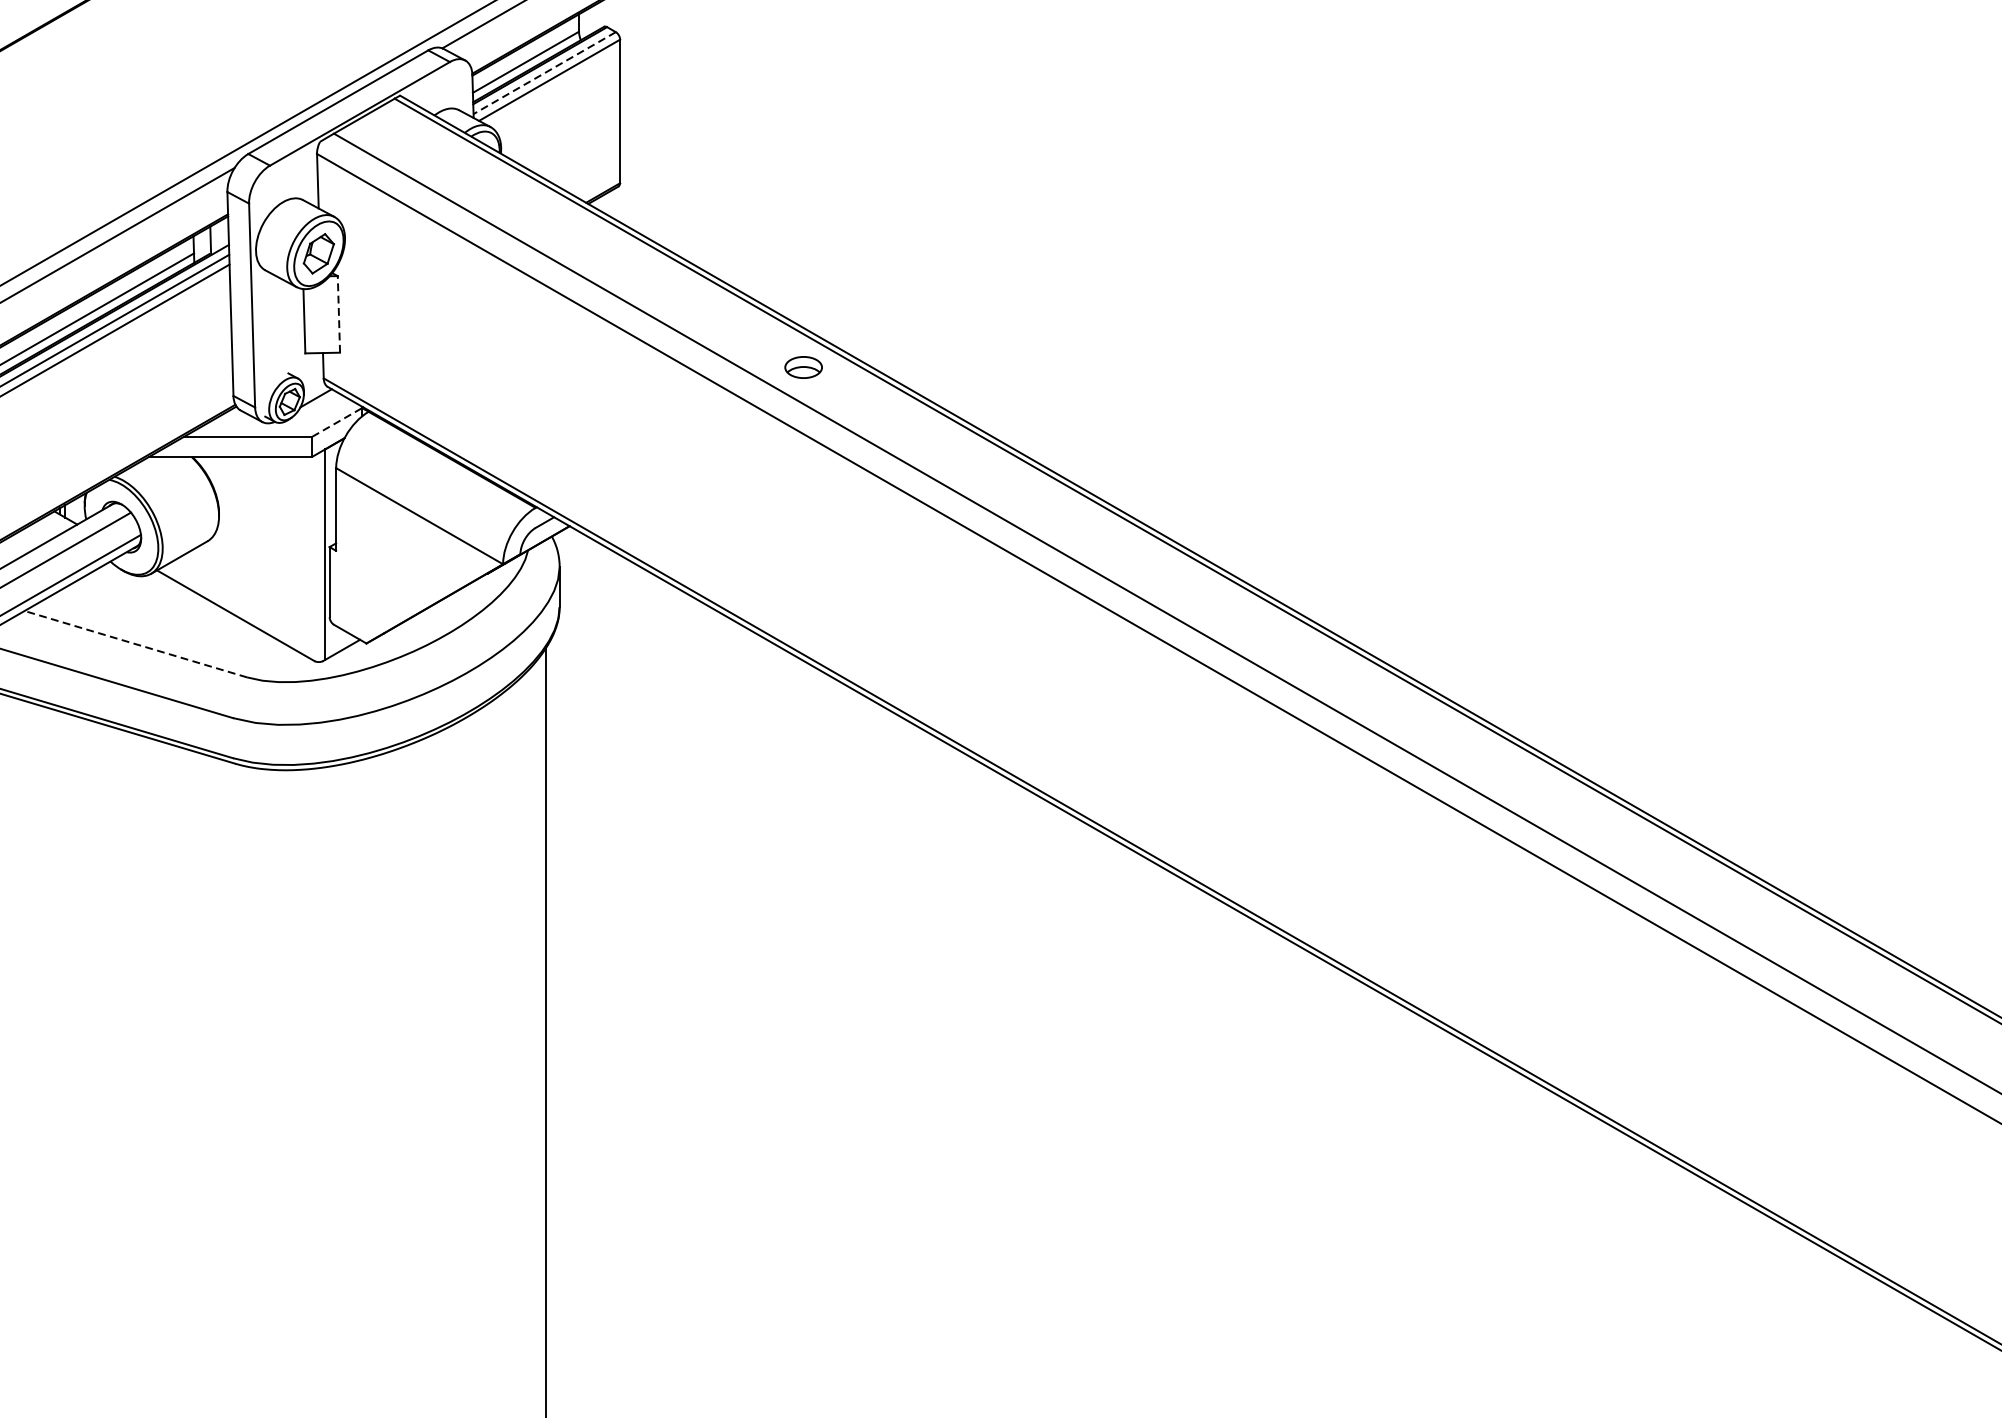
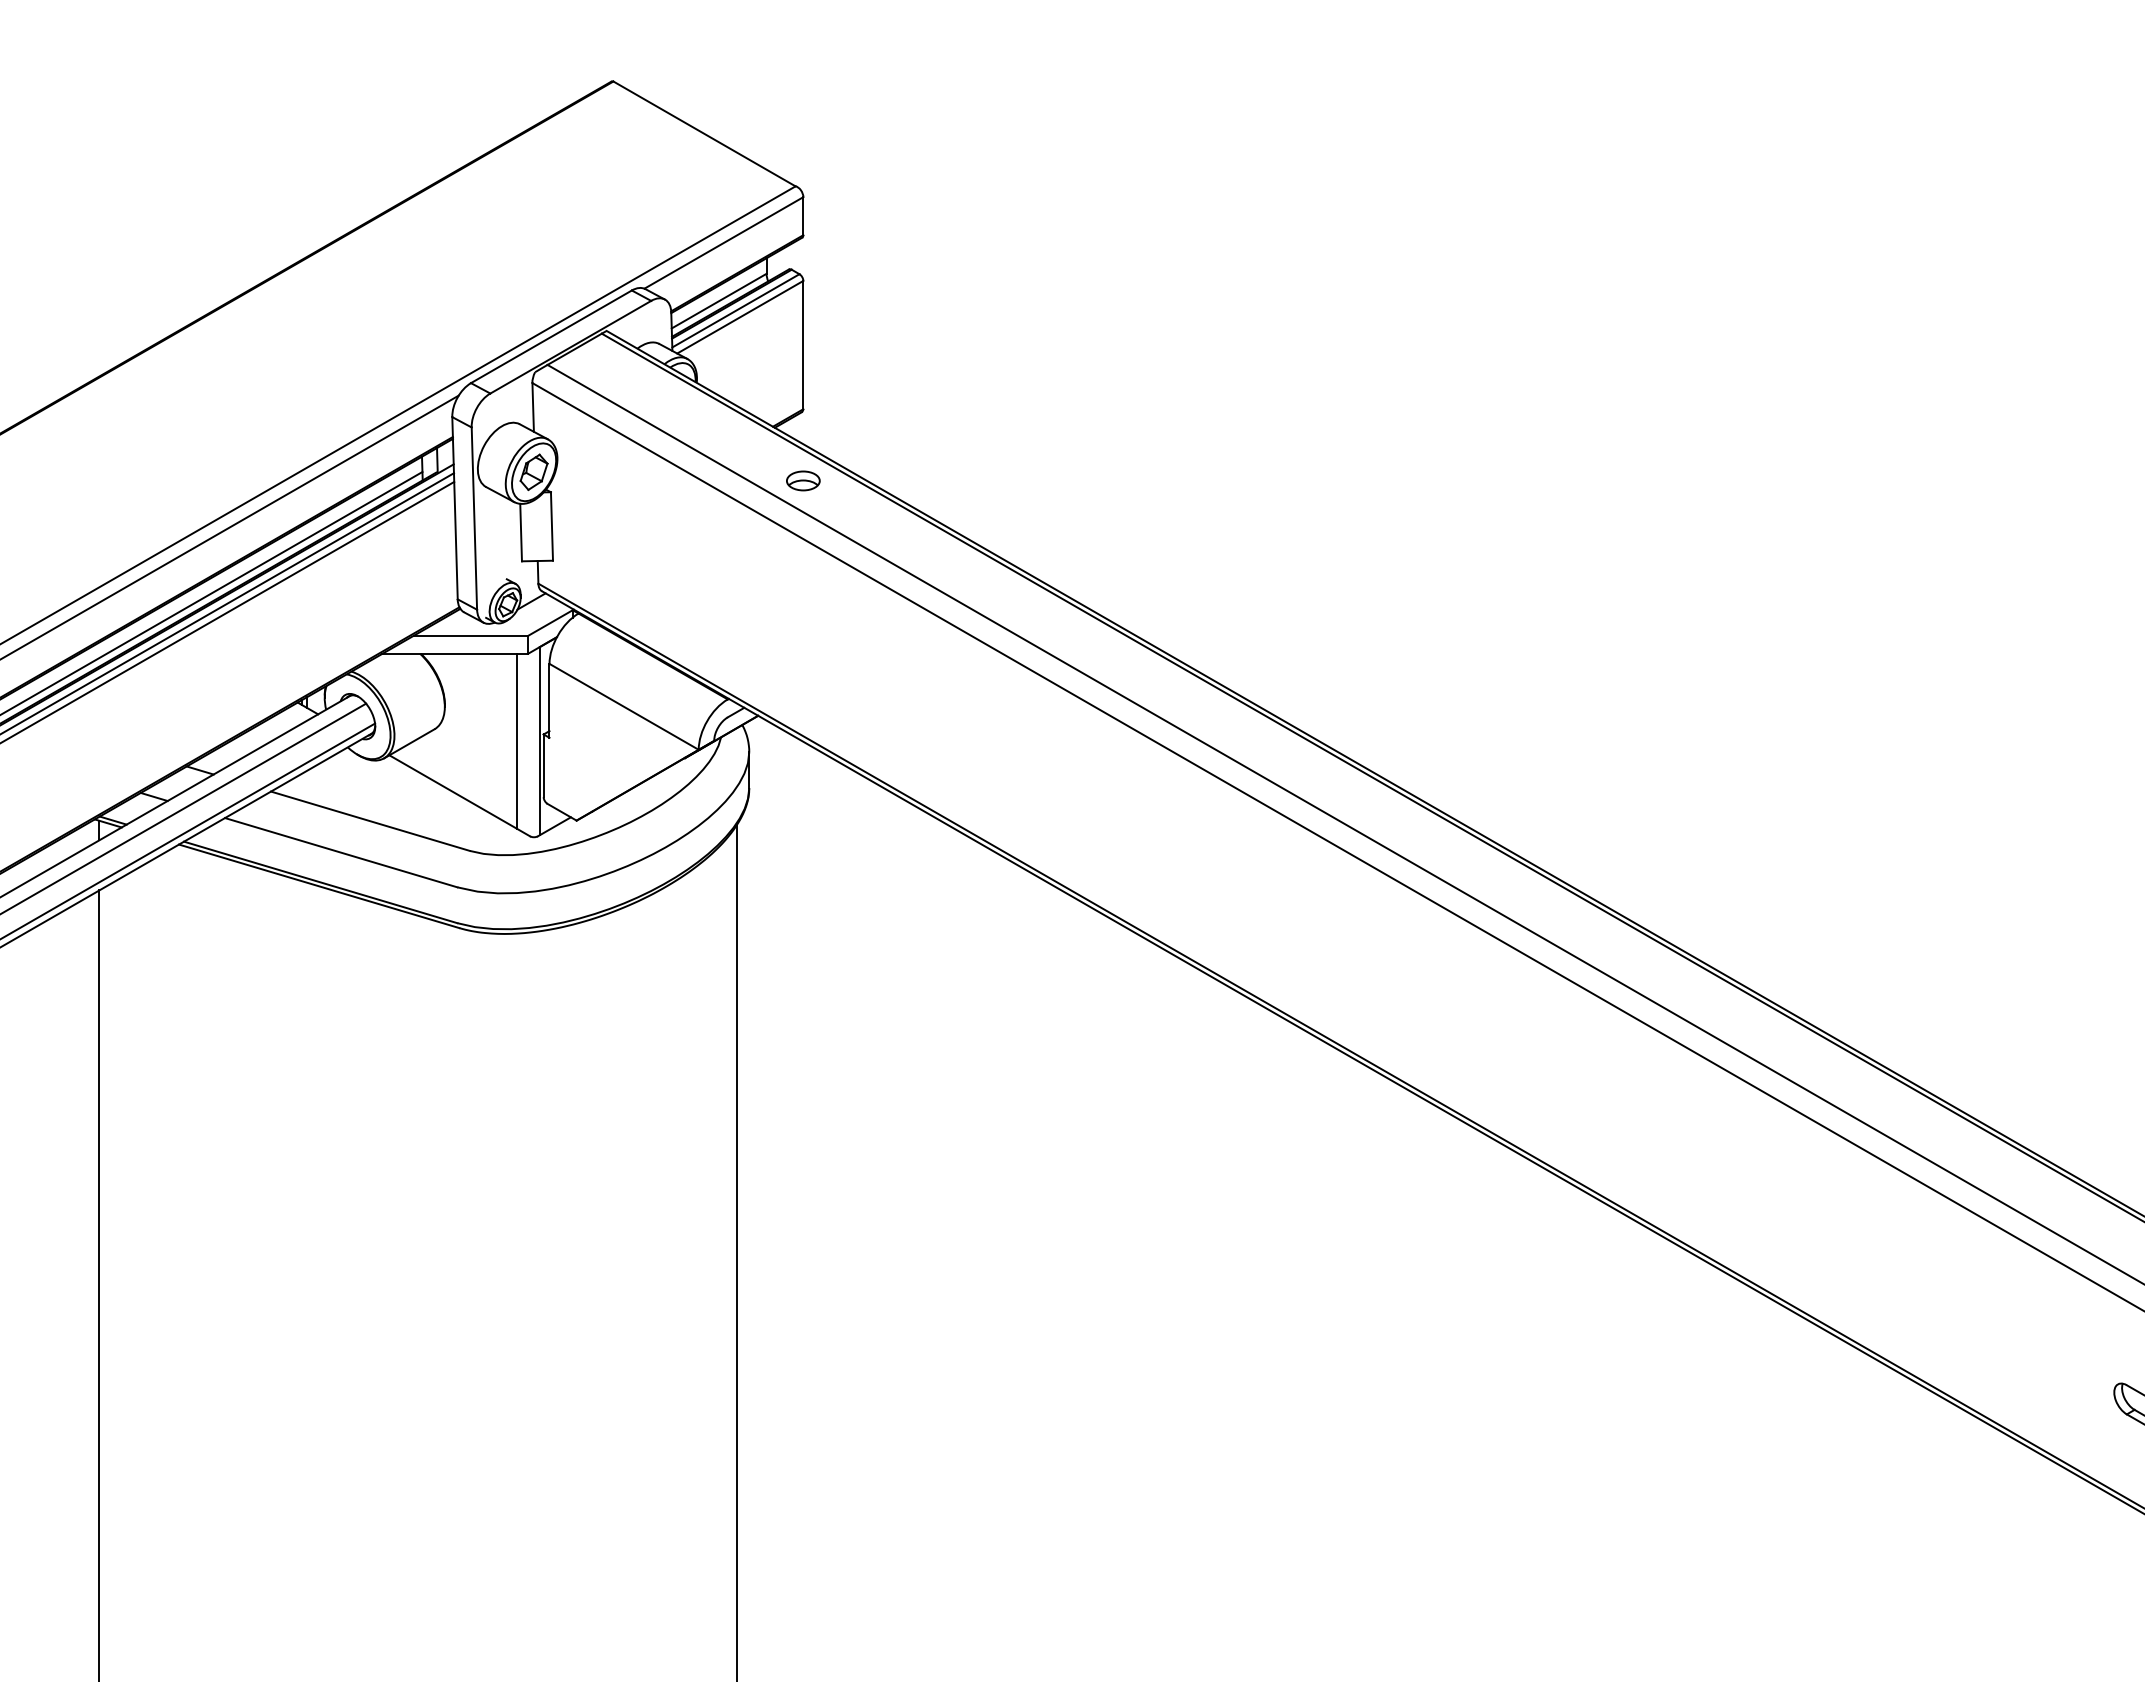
line: (544, 73) -> (735, 311), dashed -> solid
line: (338, 314) -> (551, 526), dashed -> solid
part: (803, 367) -> (803, 480), moved
line: (337, 422) -> (550, 623), dashed -> solid
line: (299, 553) -> (516, 740), added
line: (135, 644) -> (370, 821), dashed -> solid

